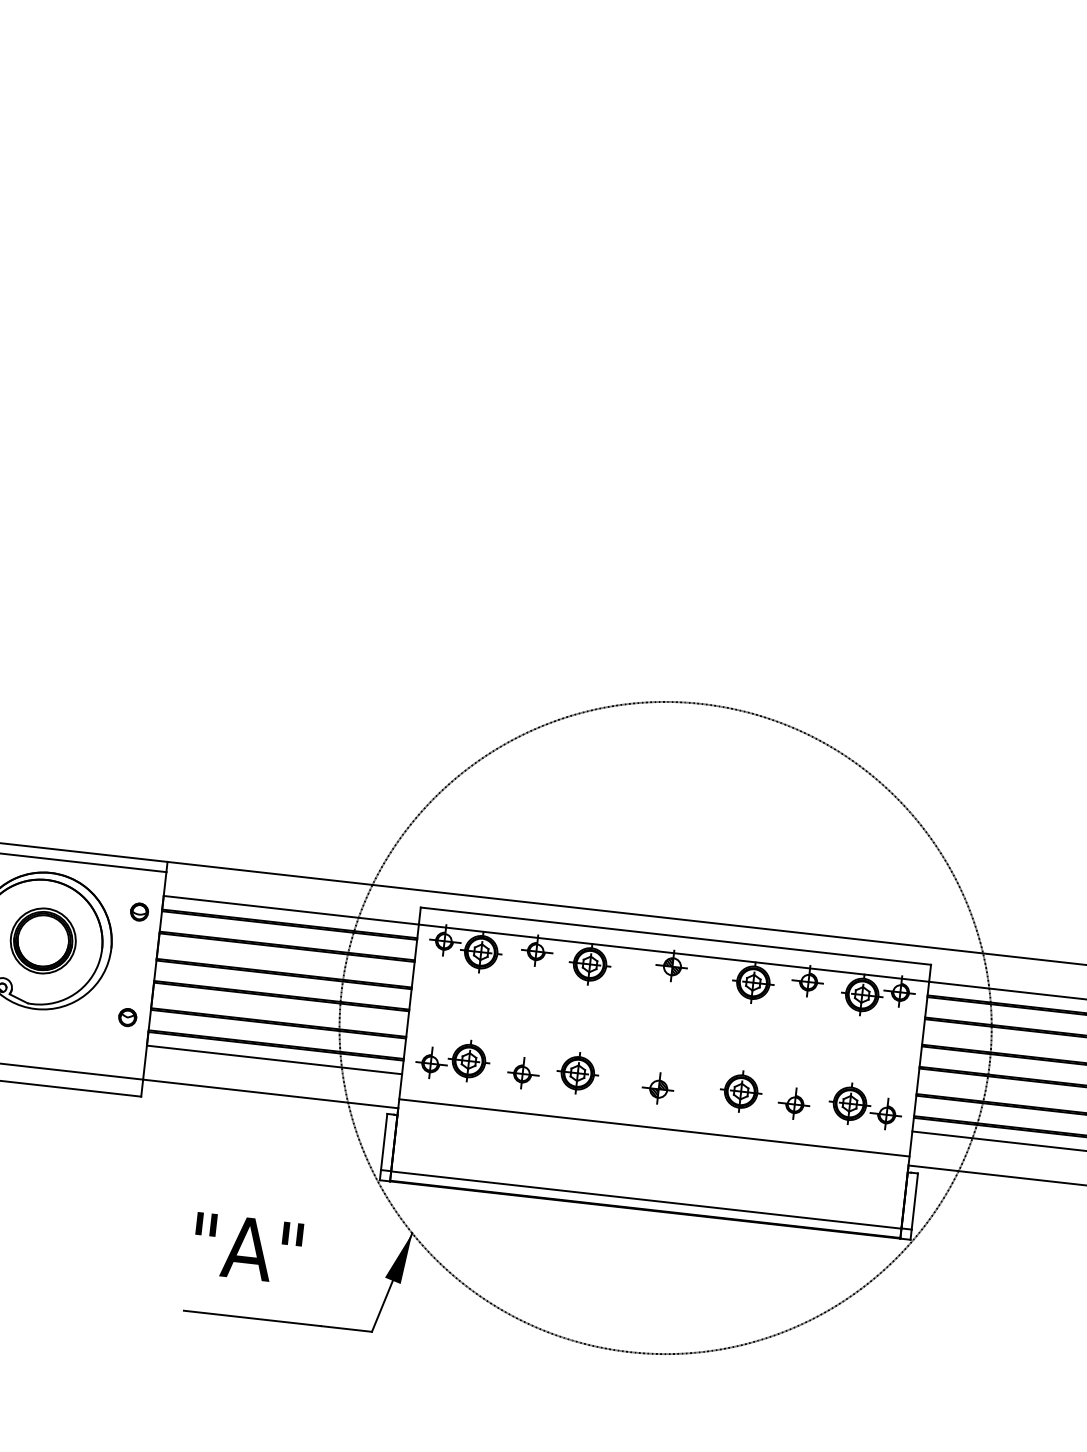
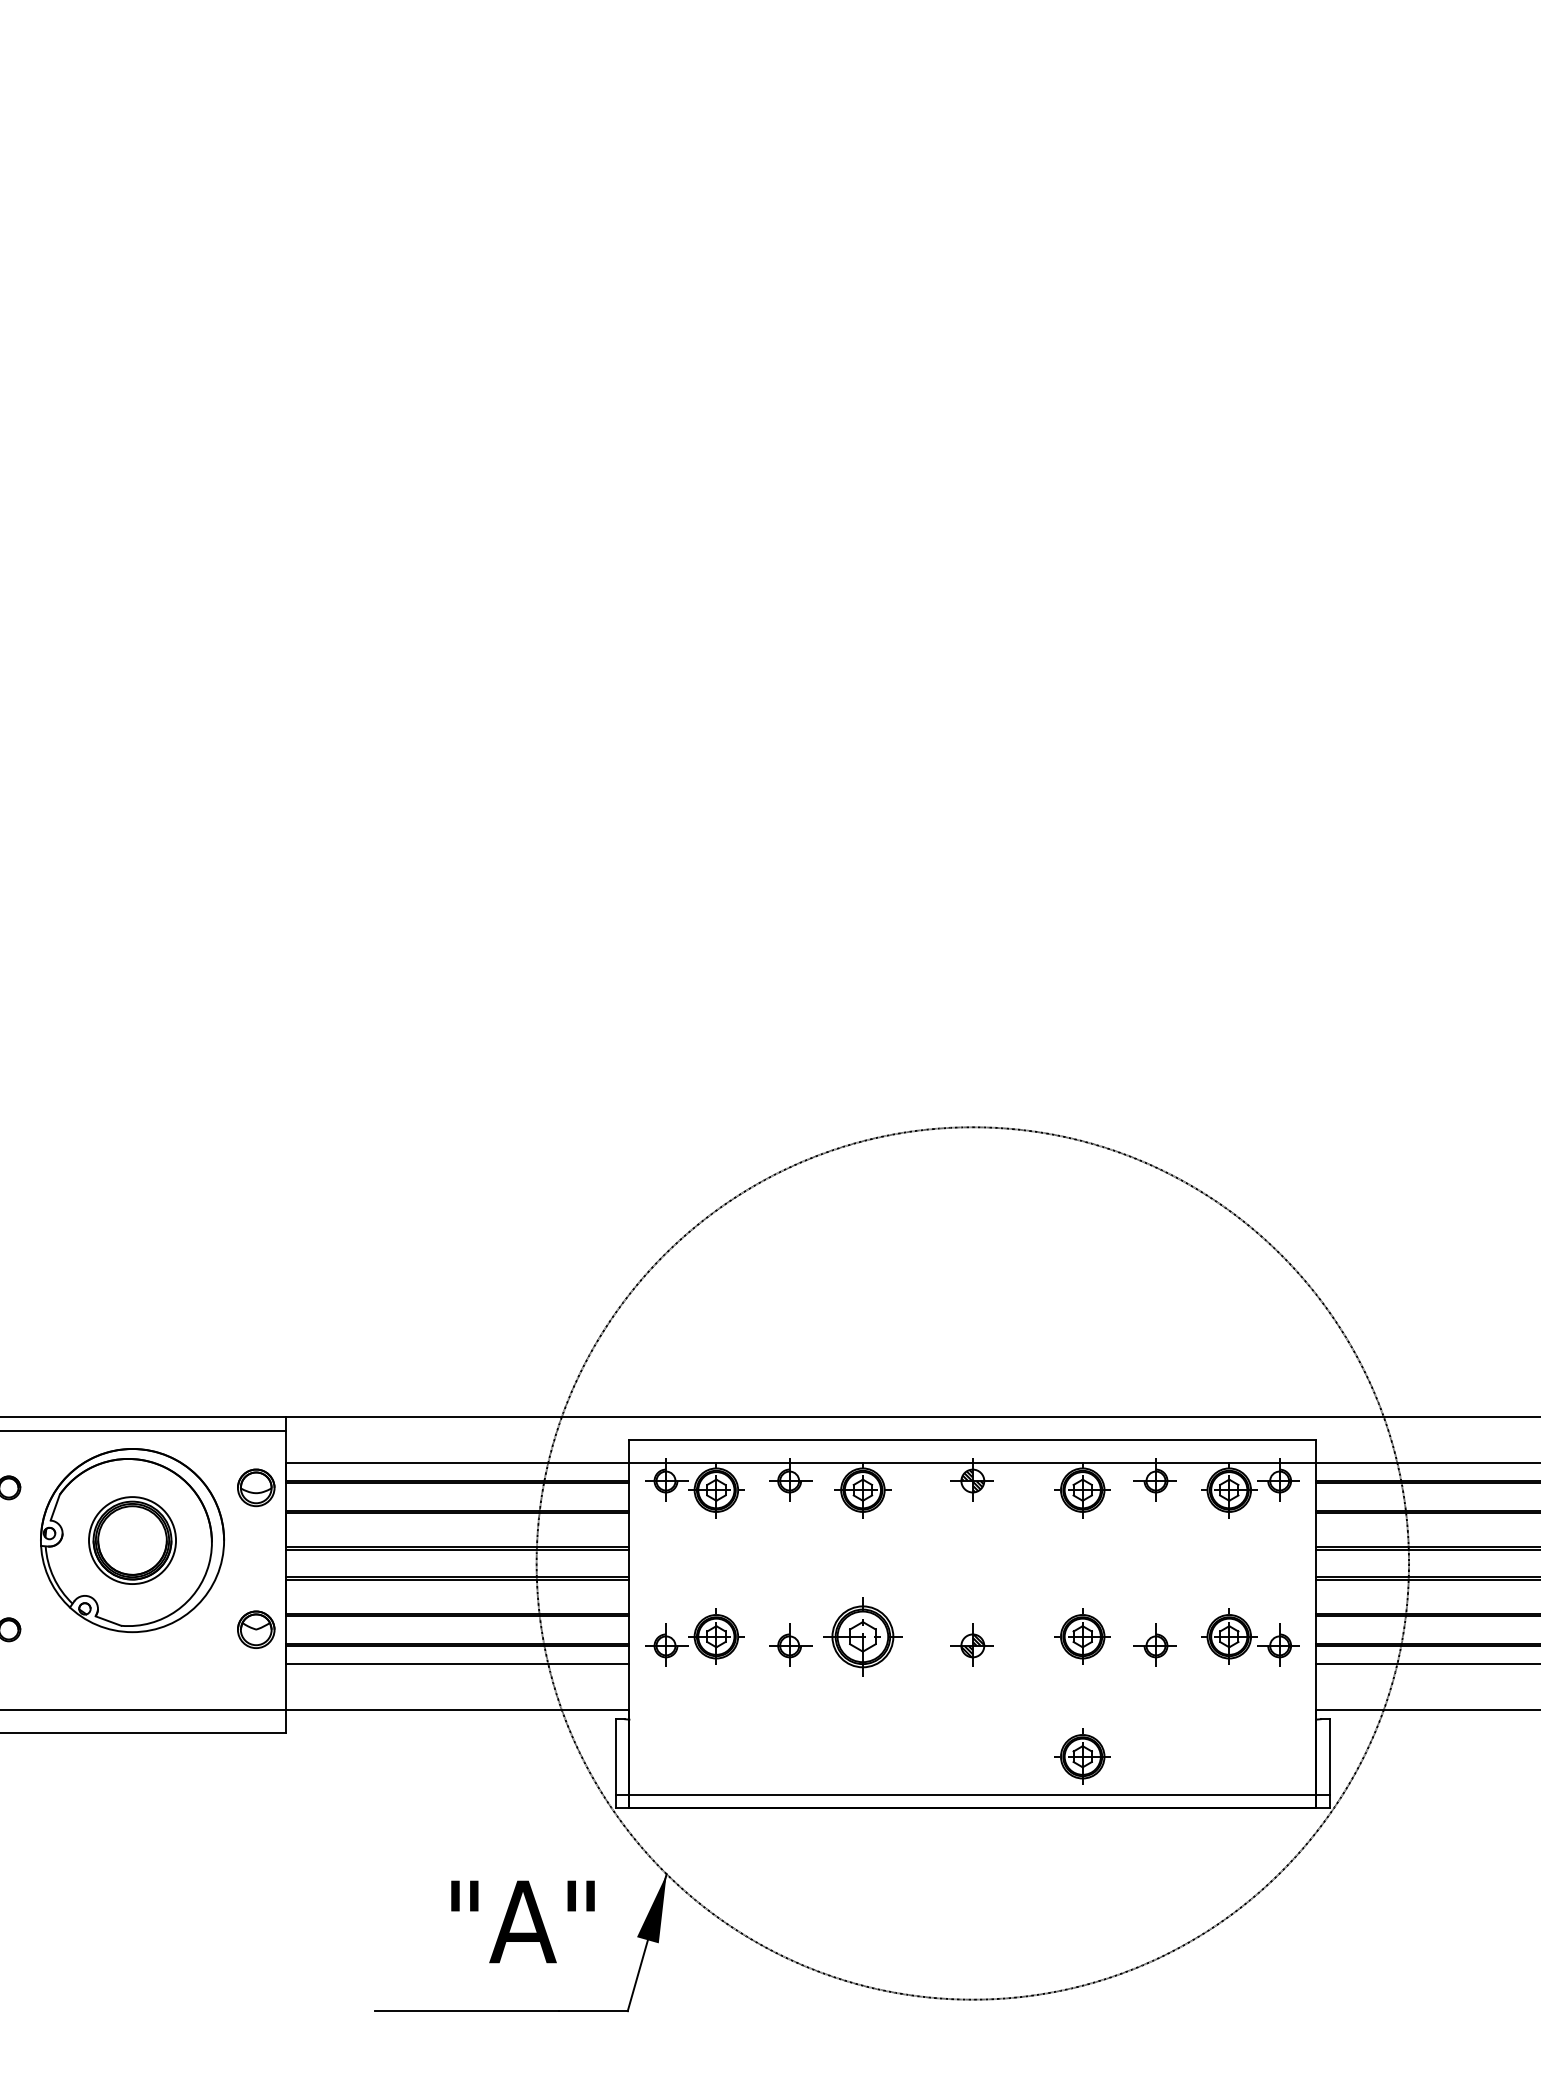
part: (139, 911) -> (255, 1487), size x1.6
part: (127, 1017) -> (255, 1629), size x1.6
part: (577, 1073) -> (862, 1636), size x1.4
line: (654, 1127) -> (972, 1697), removed
part: (731, 1180) -> (1082, 1756), added
text: (247, 1248) -> (522, 1921), moved

